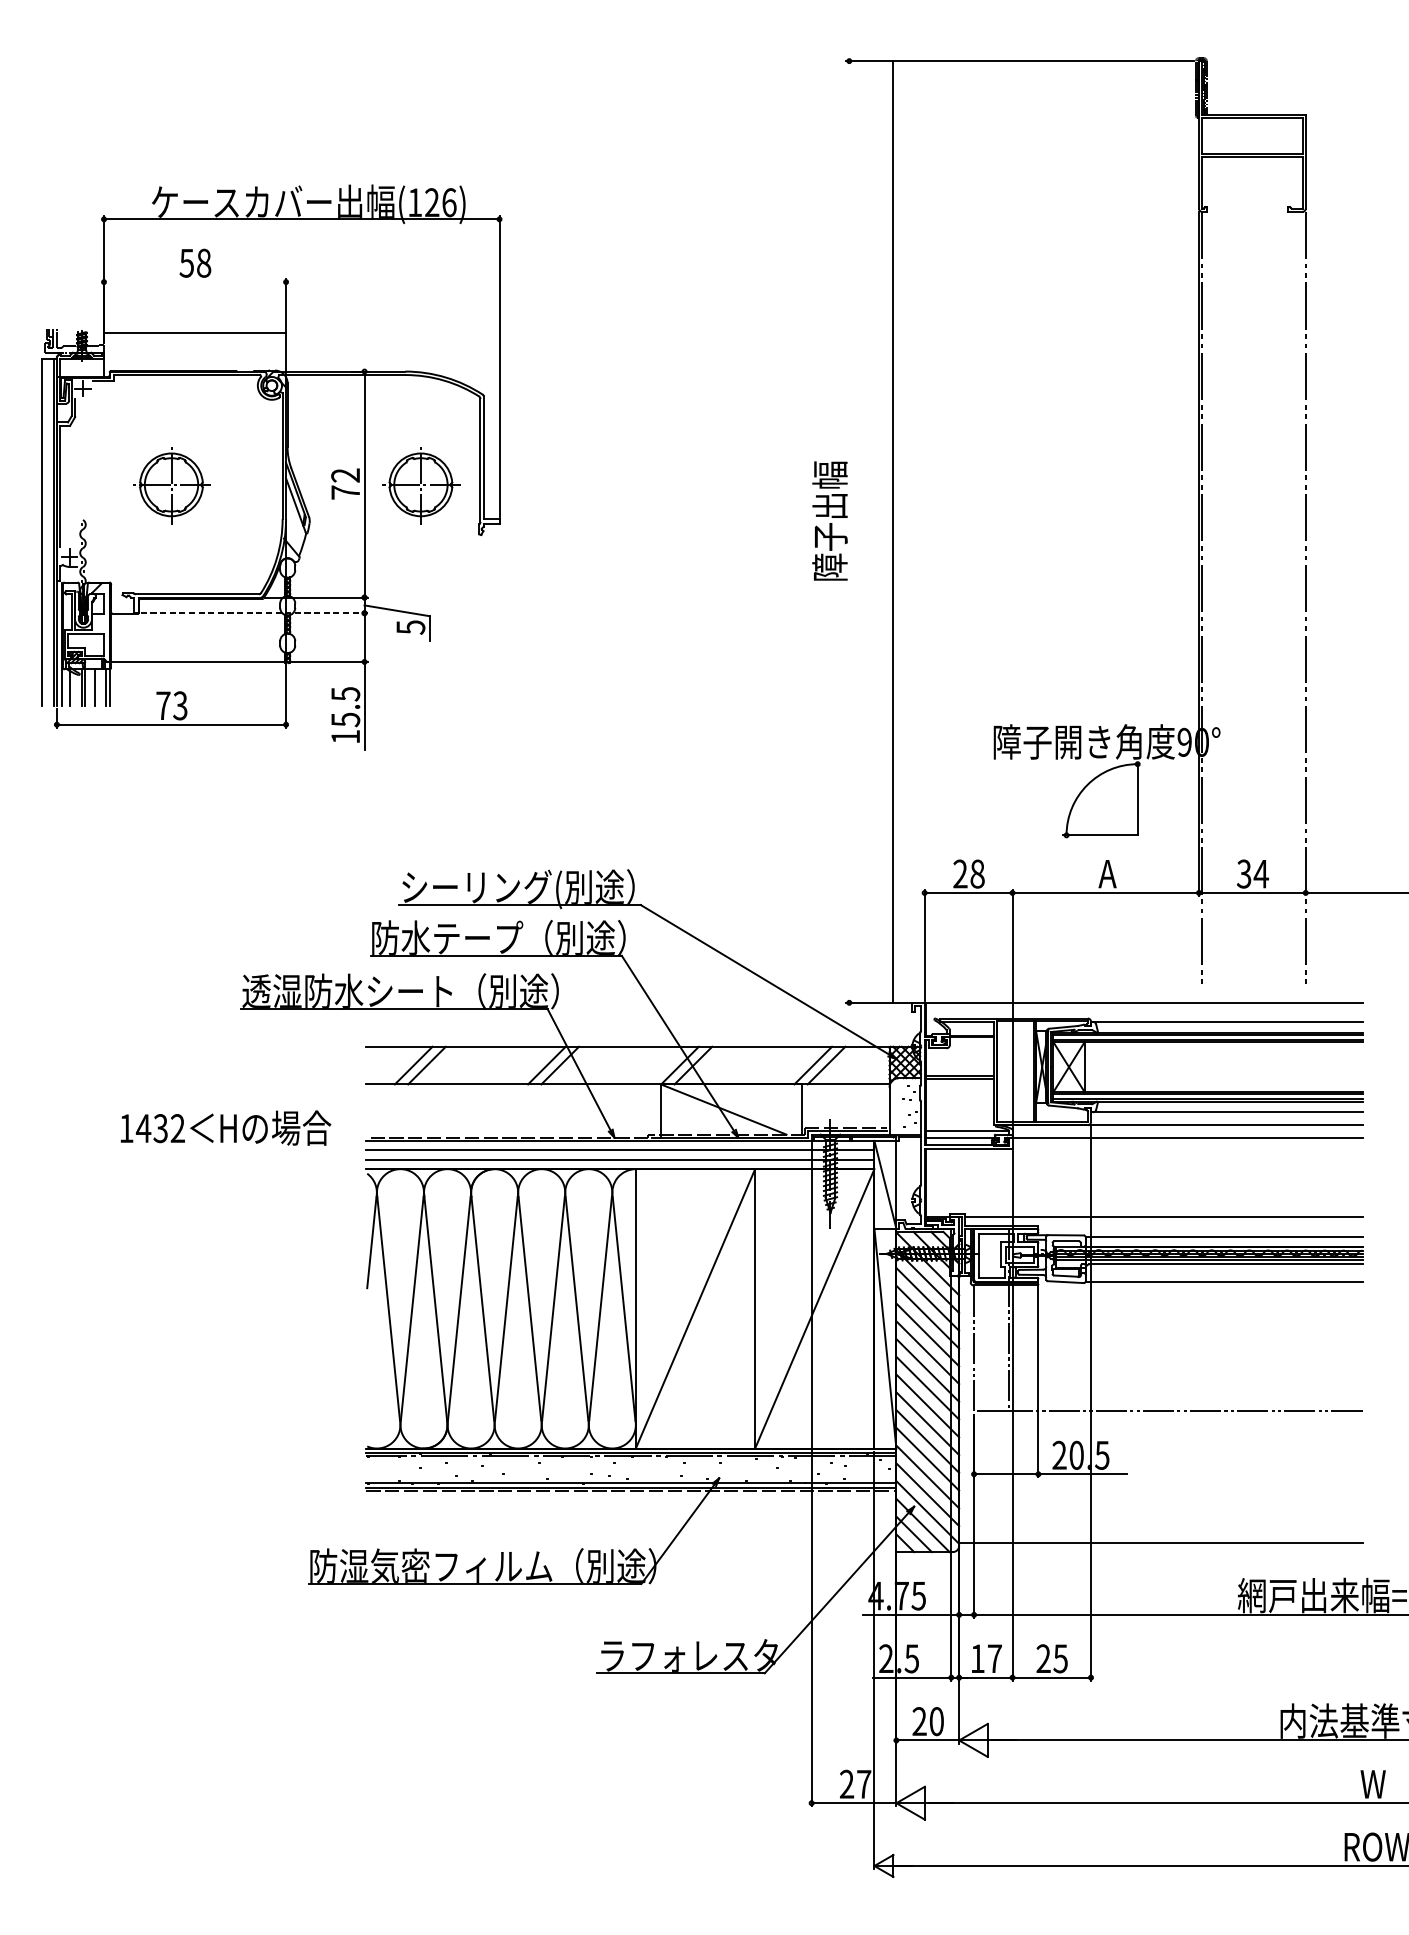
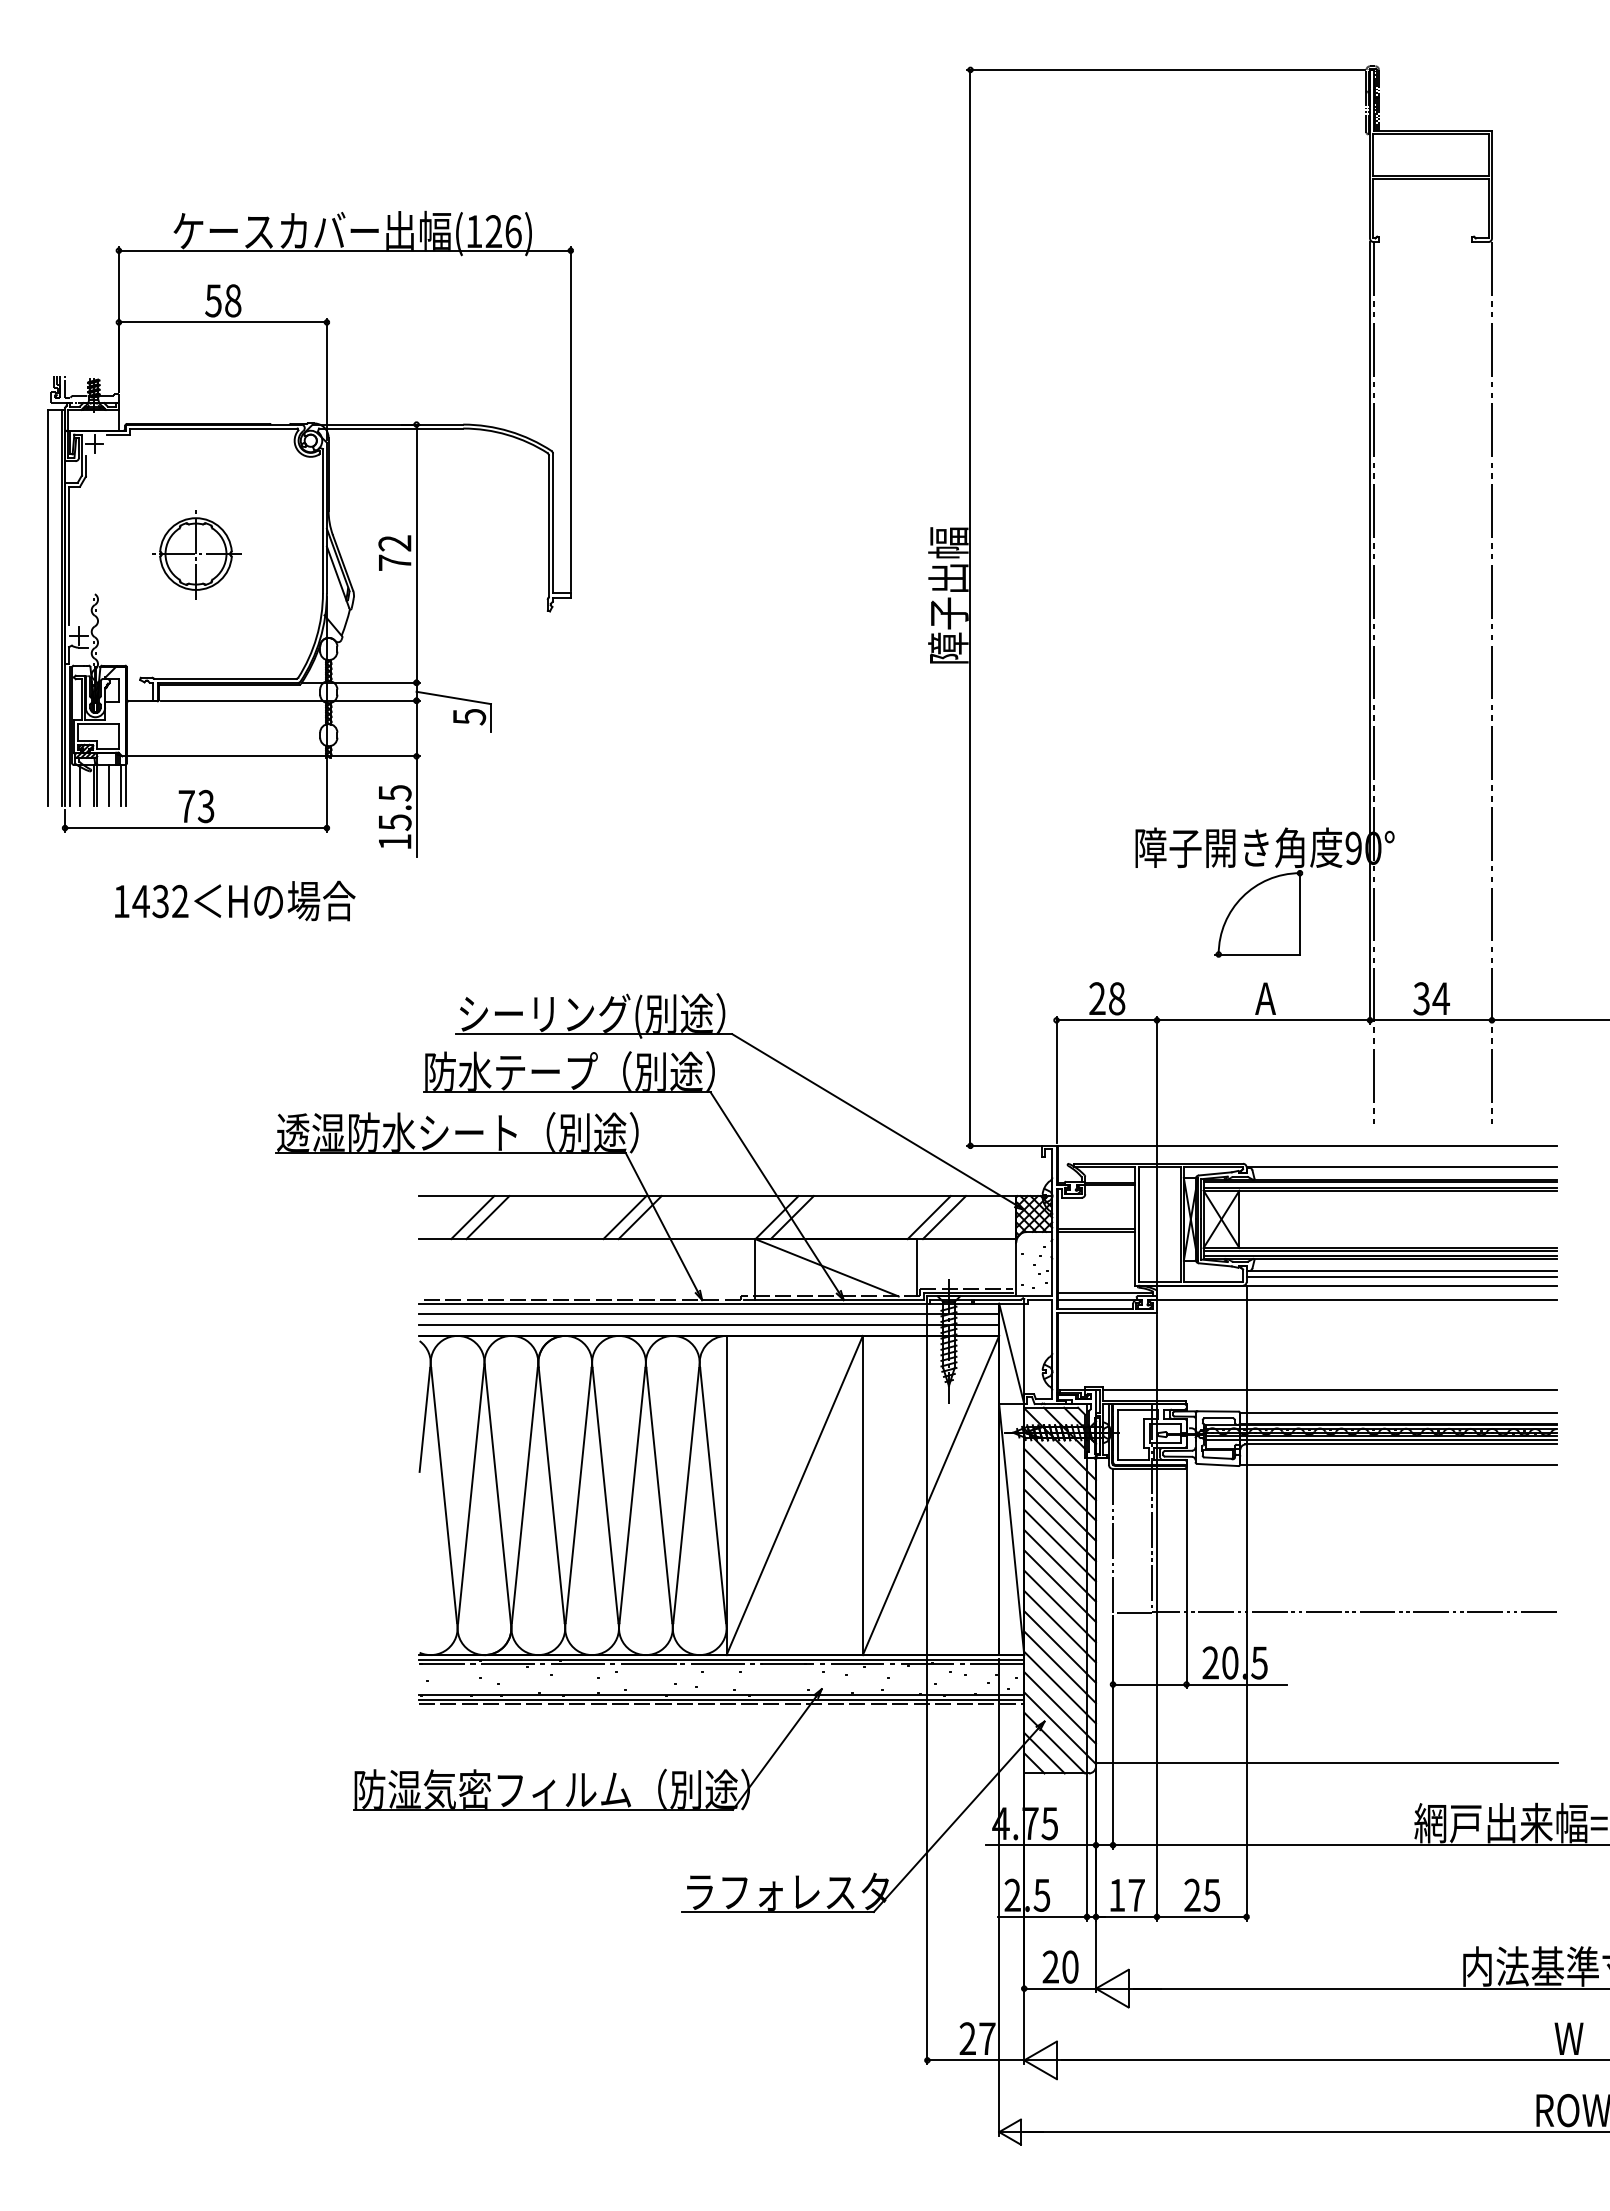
line: (194, 332) -> (222, 322), moved
part: (421, 485) -> (481, 554), removed
line: (893, 531) -> (970, 607), moved
line: (254, 613) -> (290, 700), dashed -> solid
line: (1226, 1117) -> (1401, 1276), added
text: (226, 1127) -> (235, 900), moved

